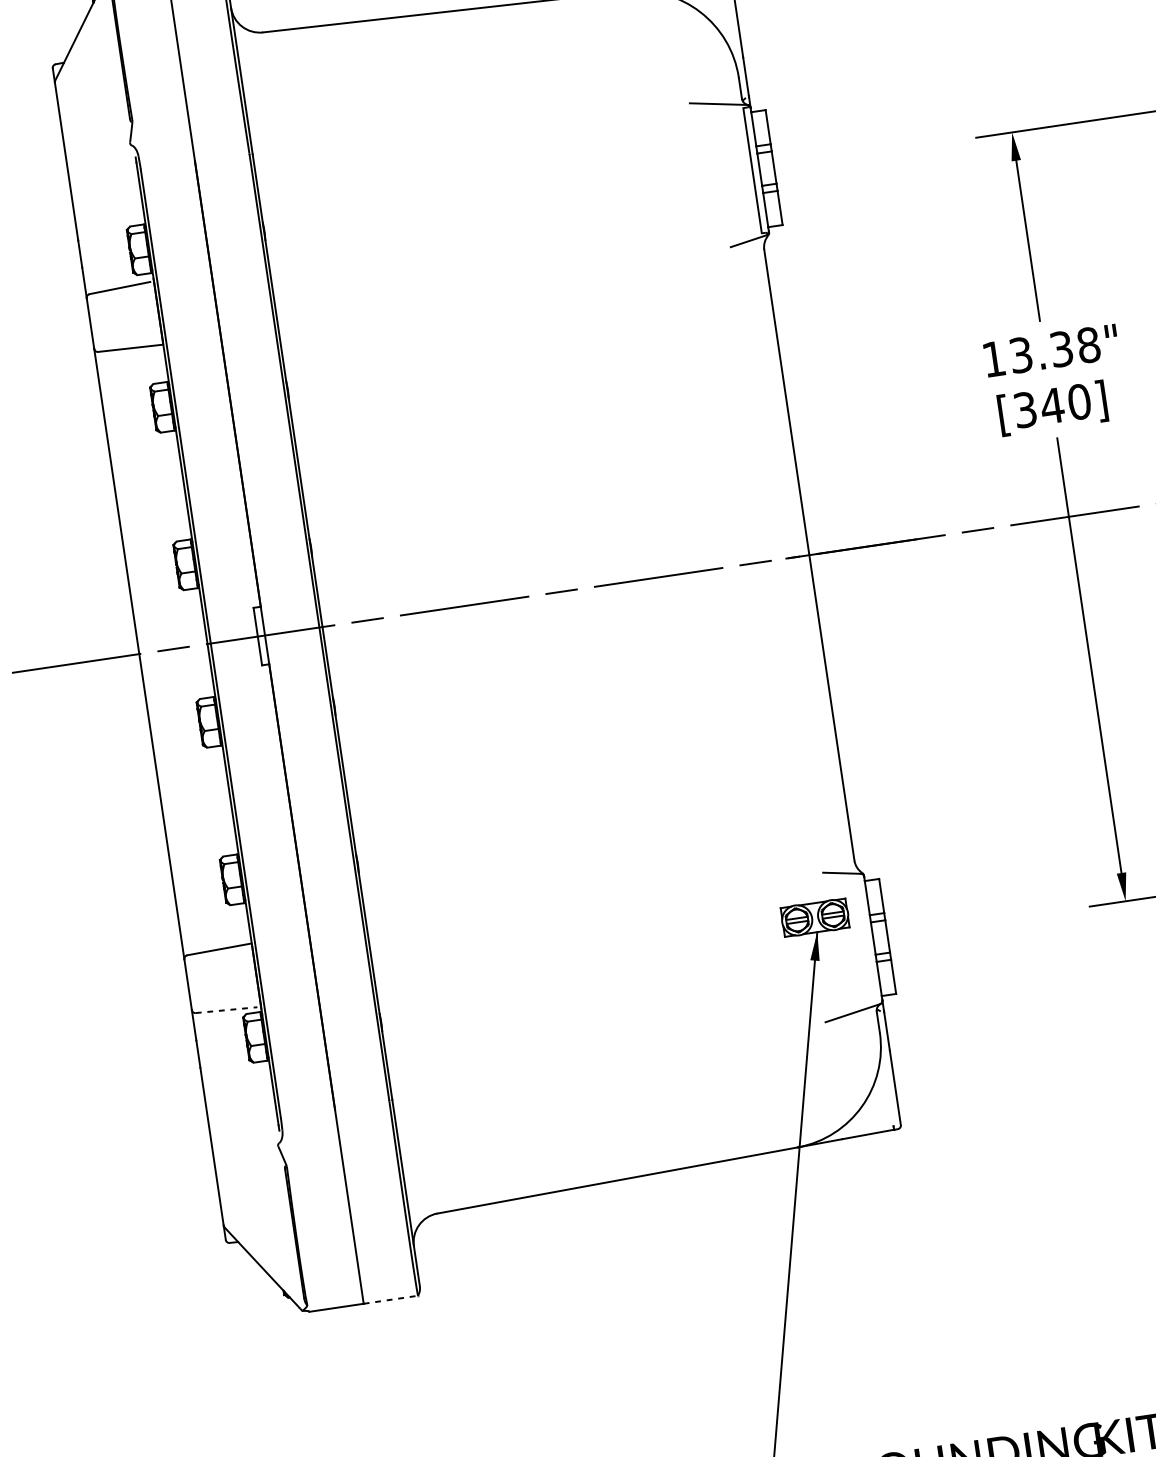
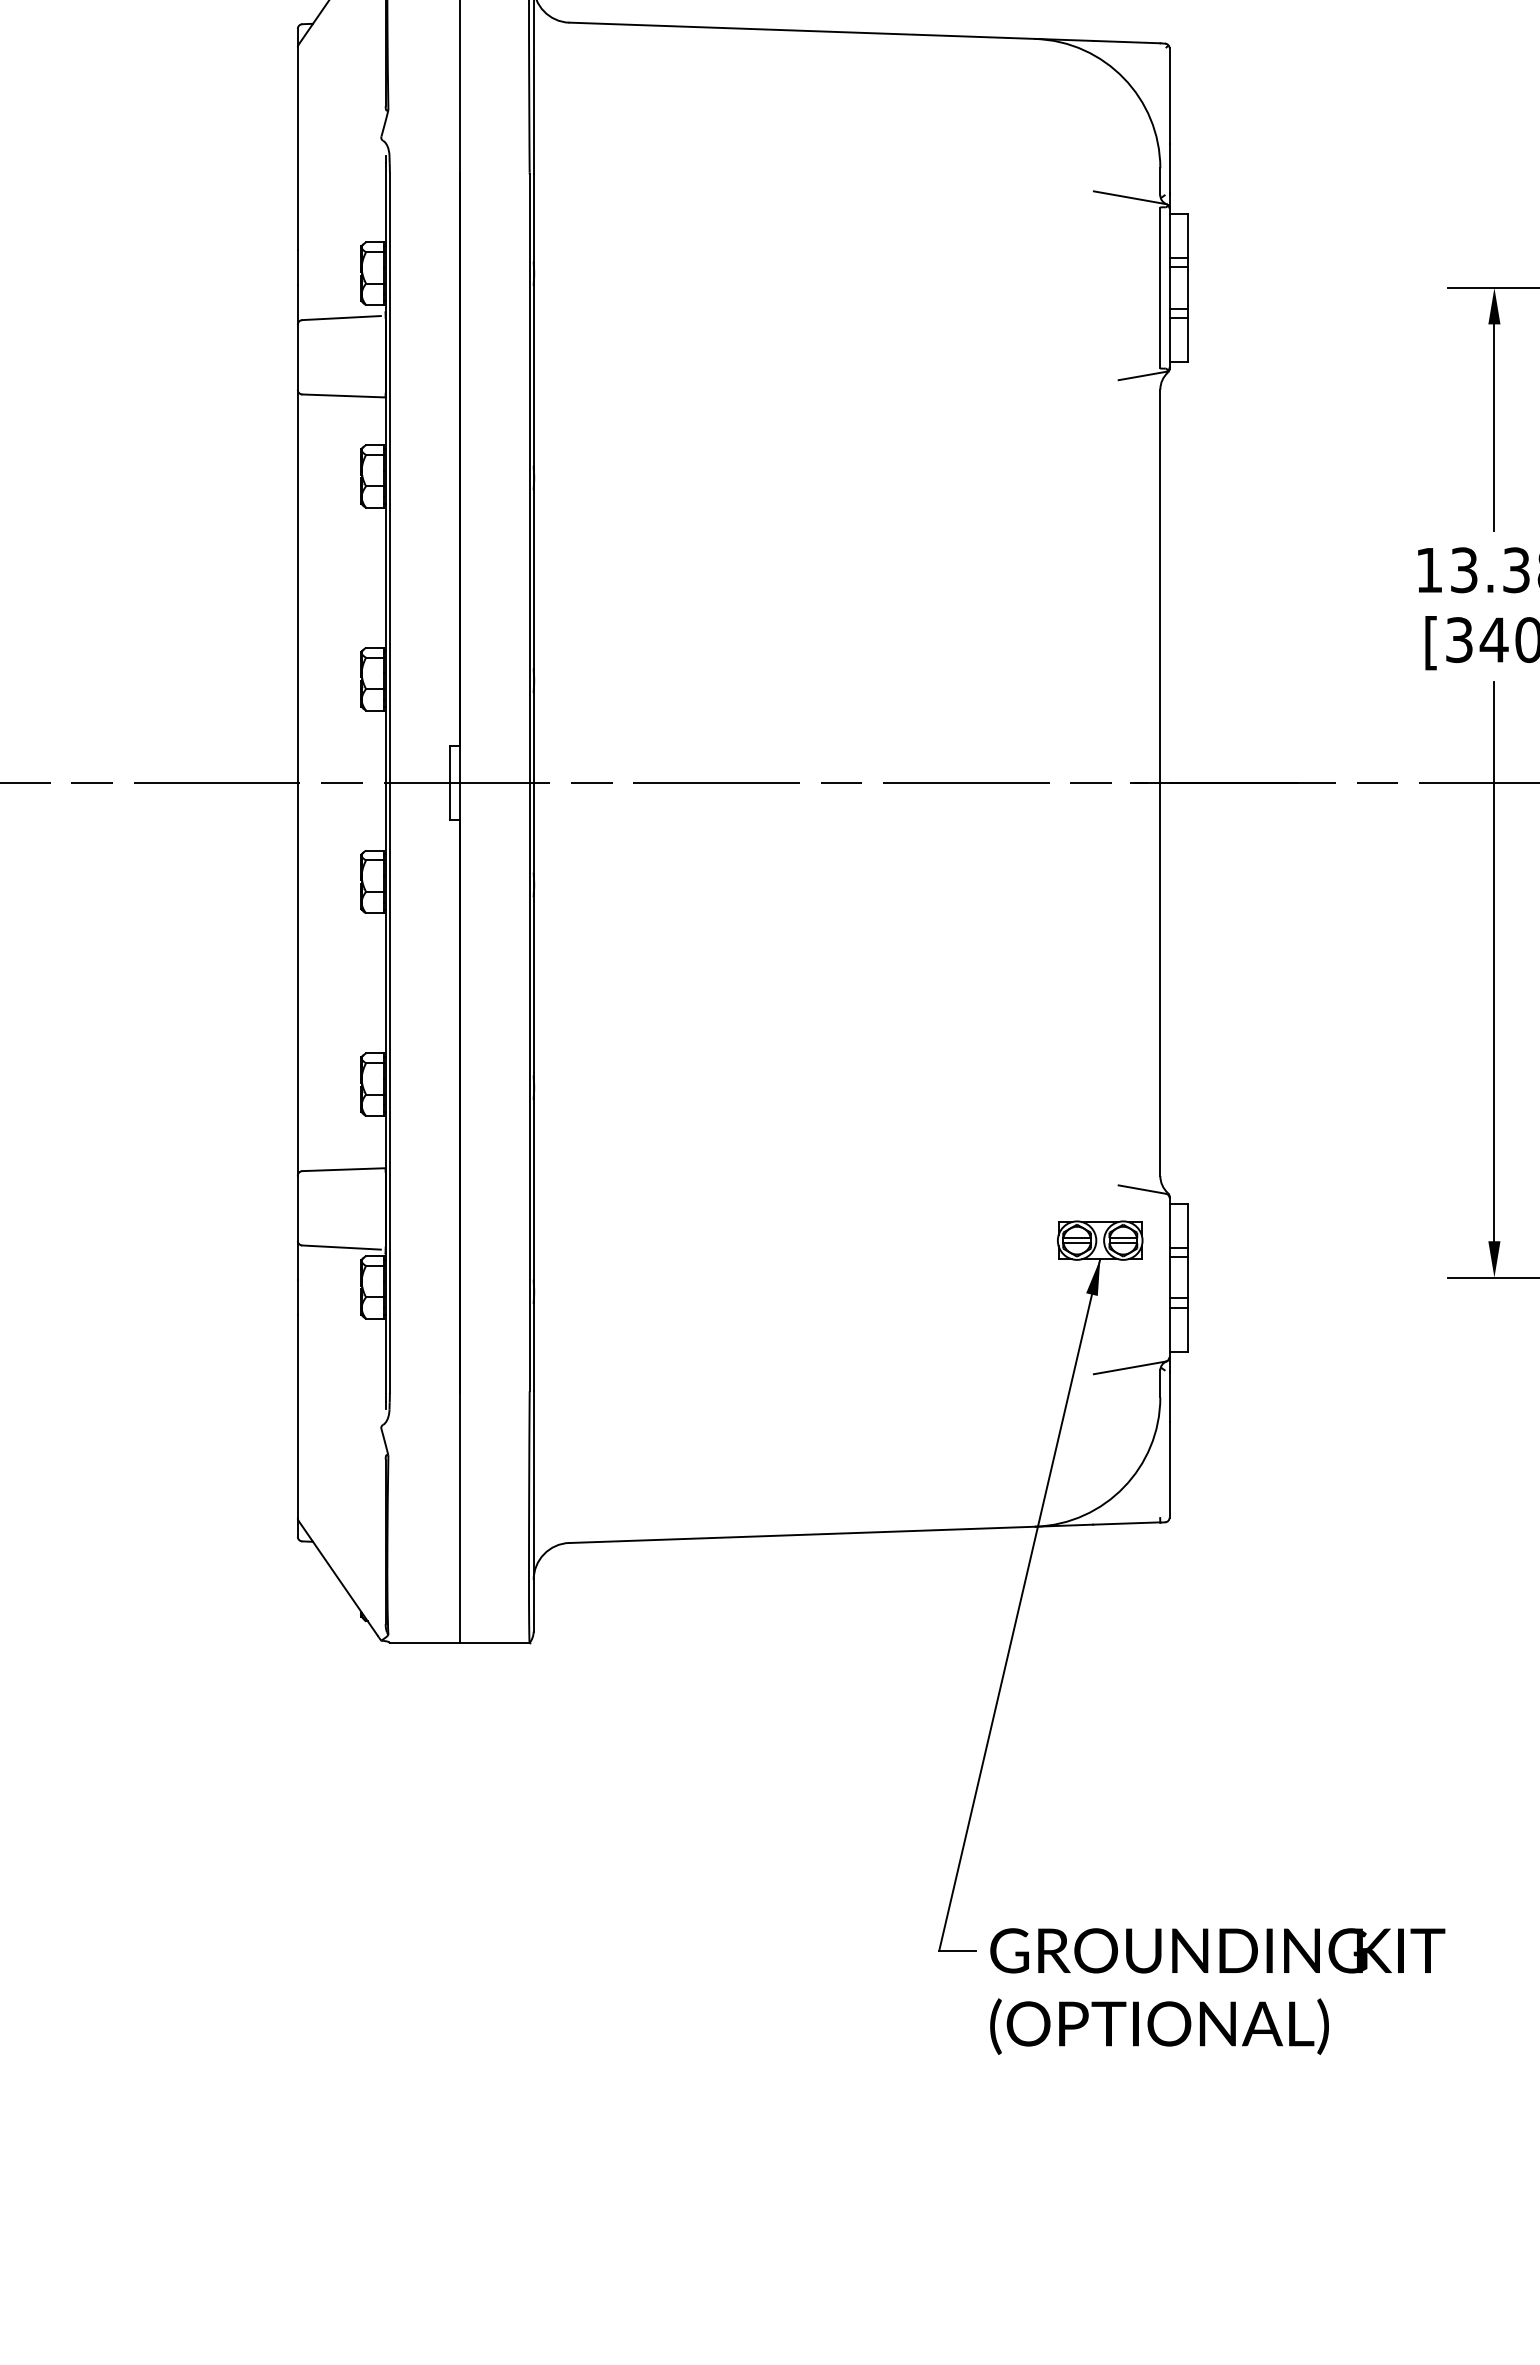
line: (227, 1010) -> (342, 1247), dashed -> solid
line: (390, 1299) -> (494, 1642), dashed -> solid

